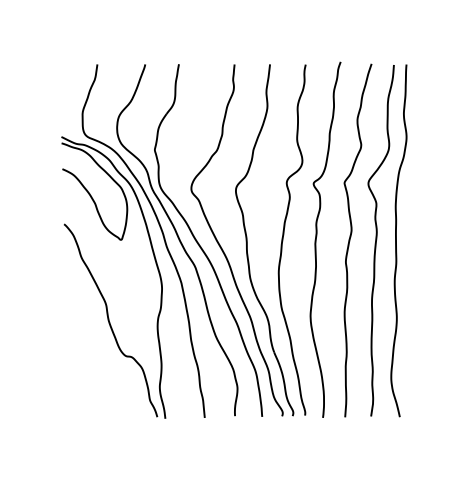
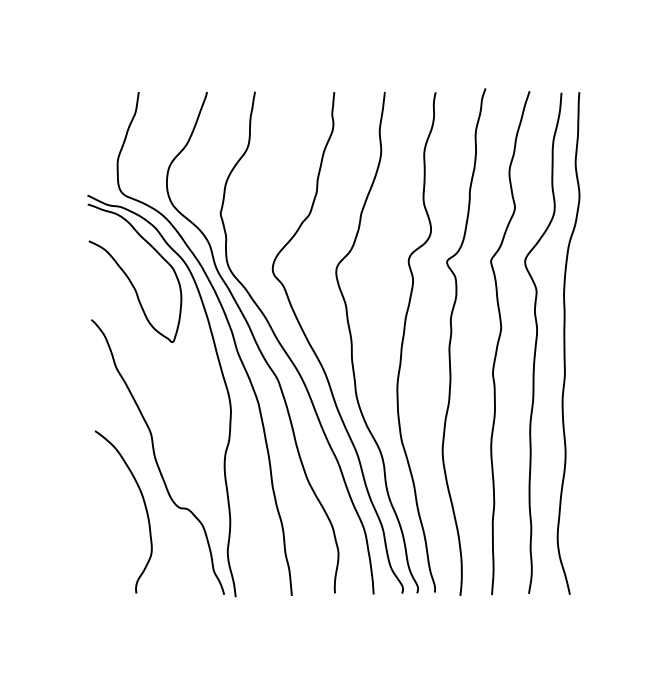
curve: (100, 353) -> (143, 504), added

